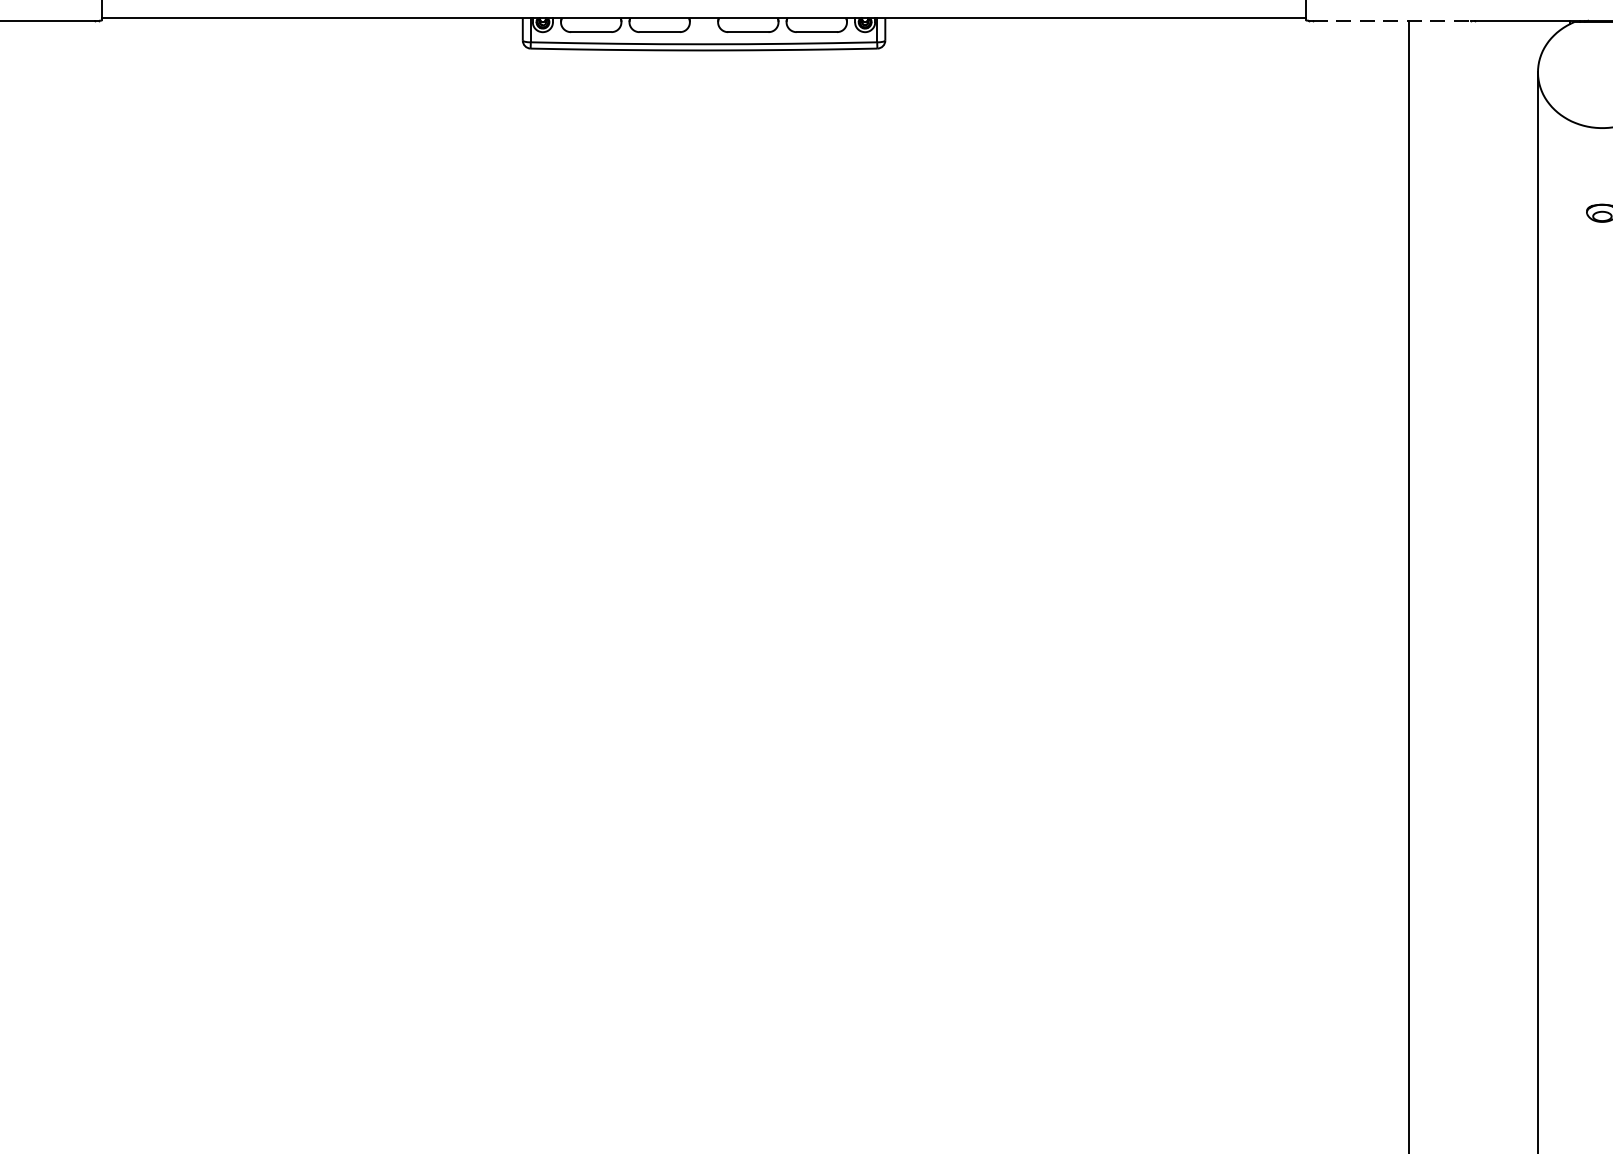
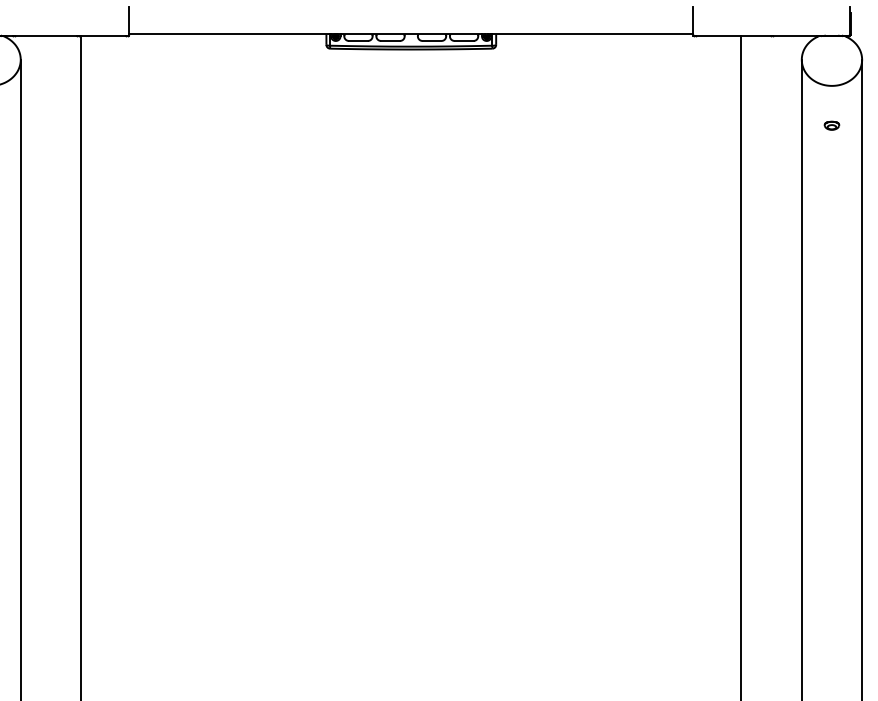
line: (1392, 20) -> (733, 35), dashed -> solid

